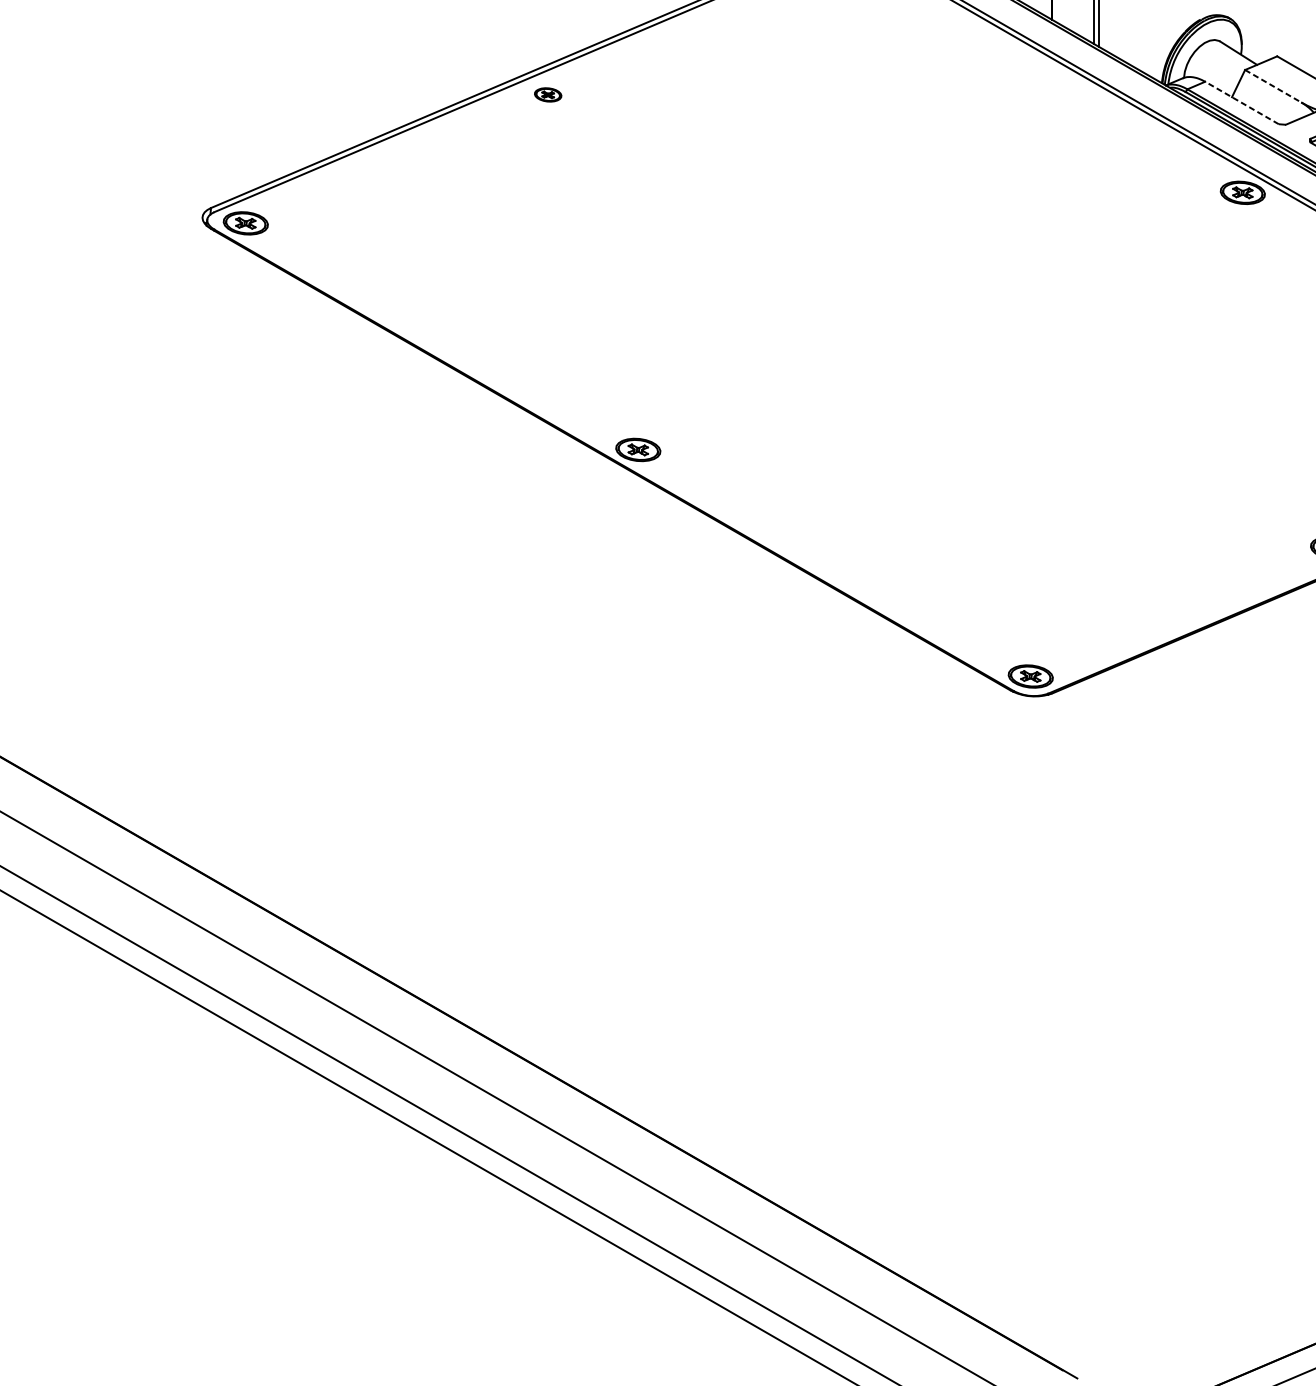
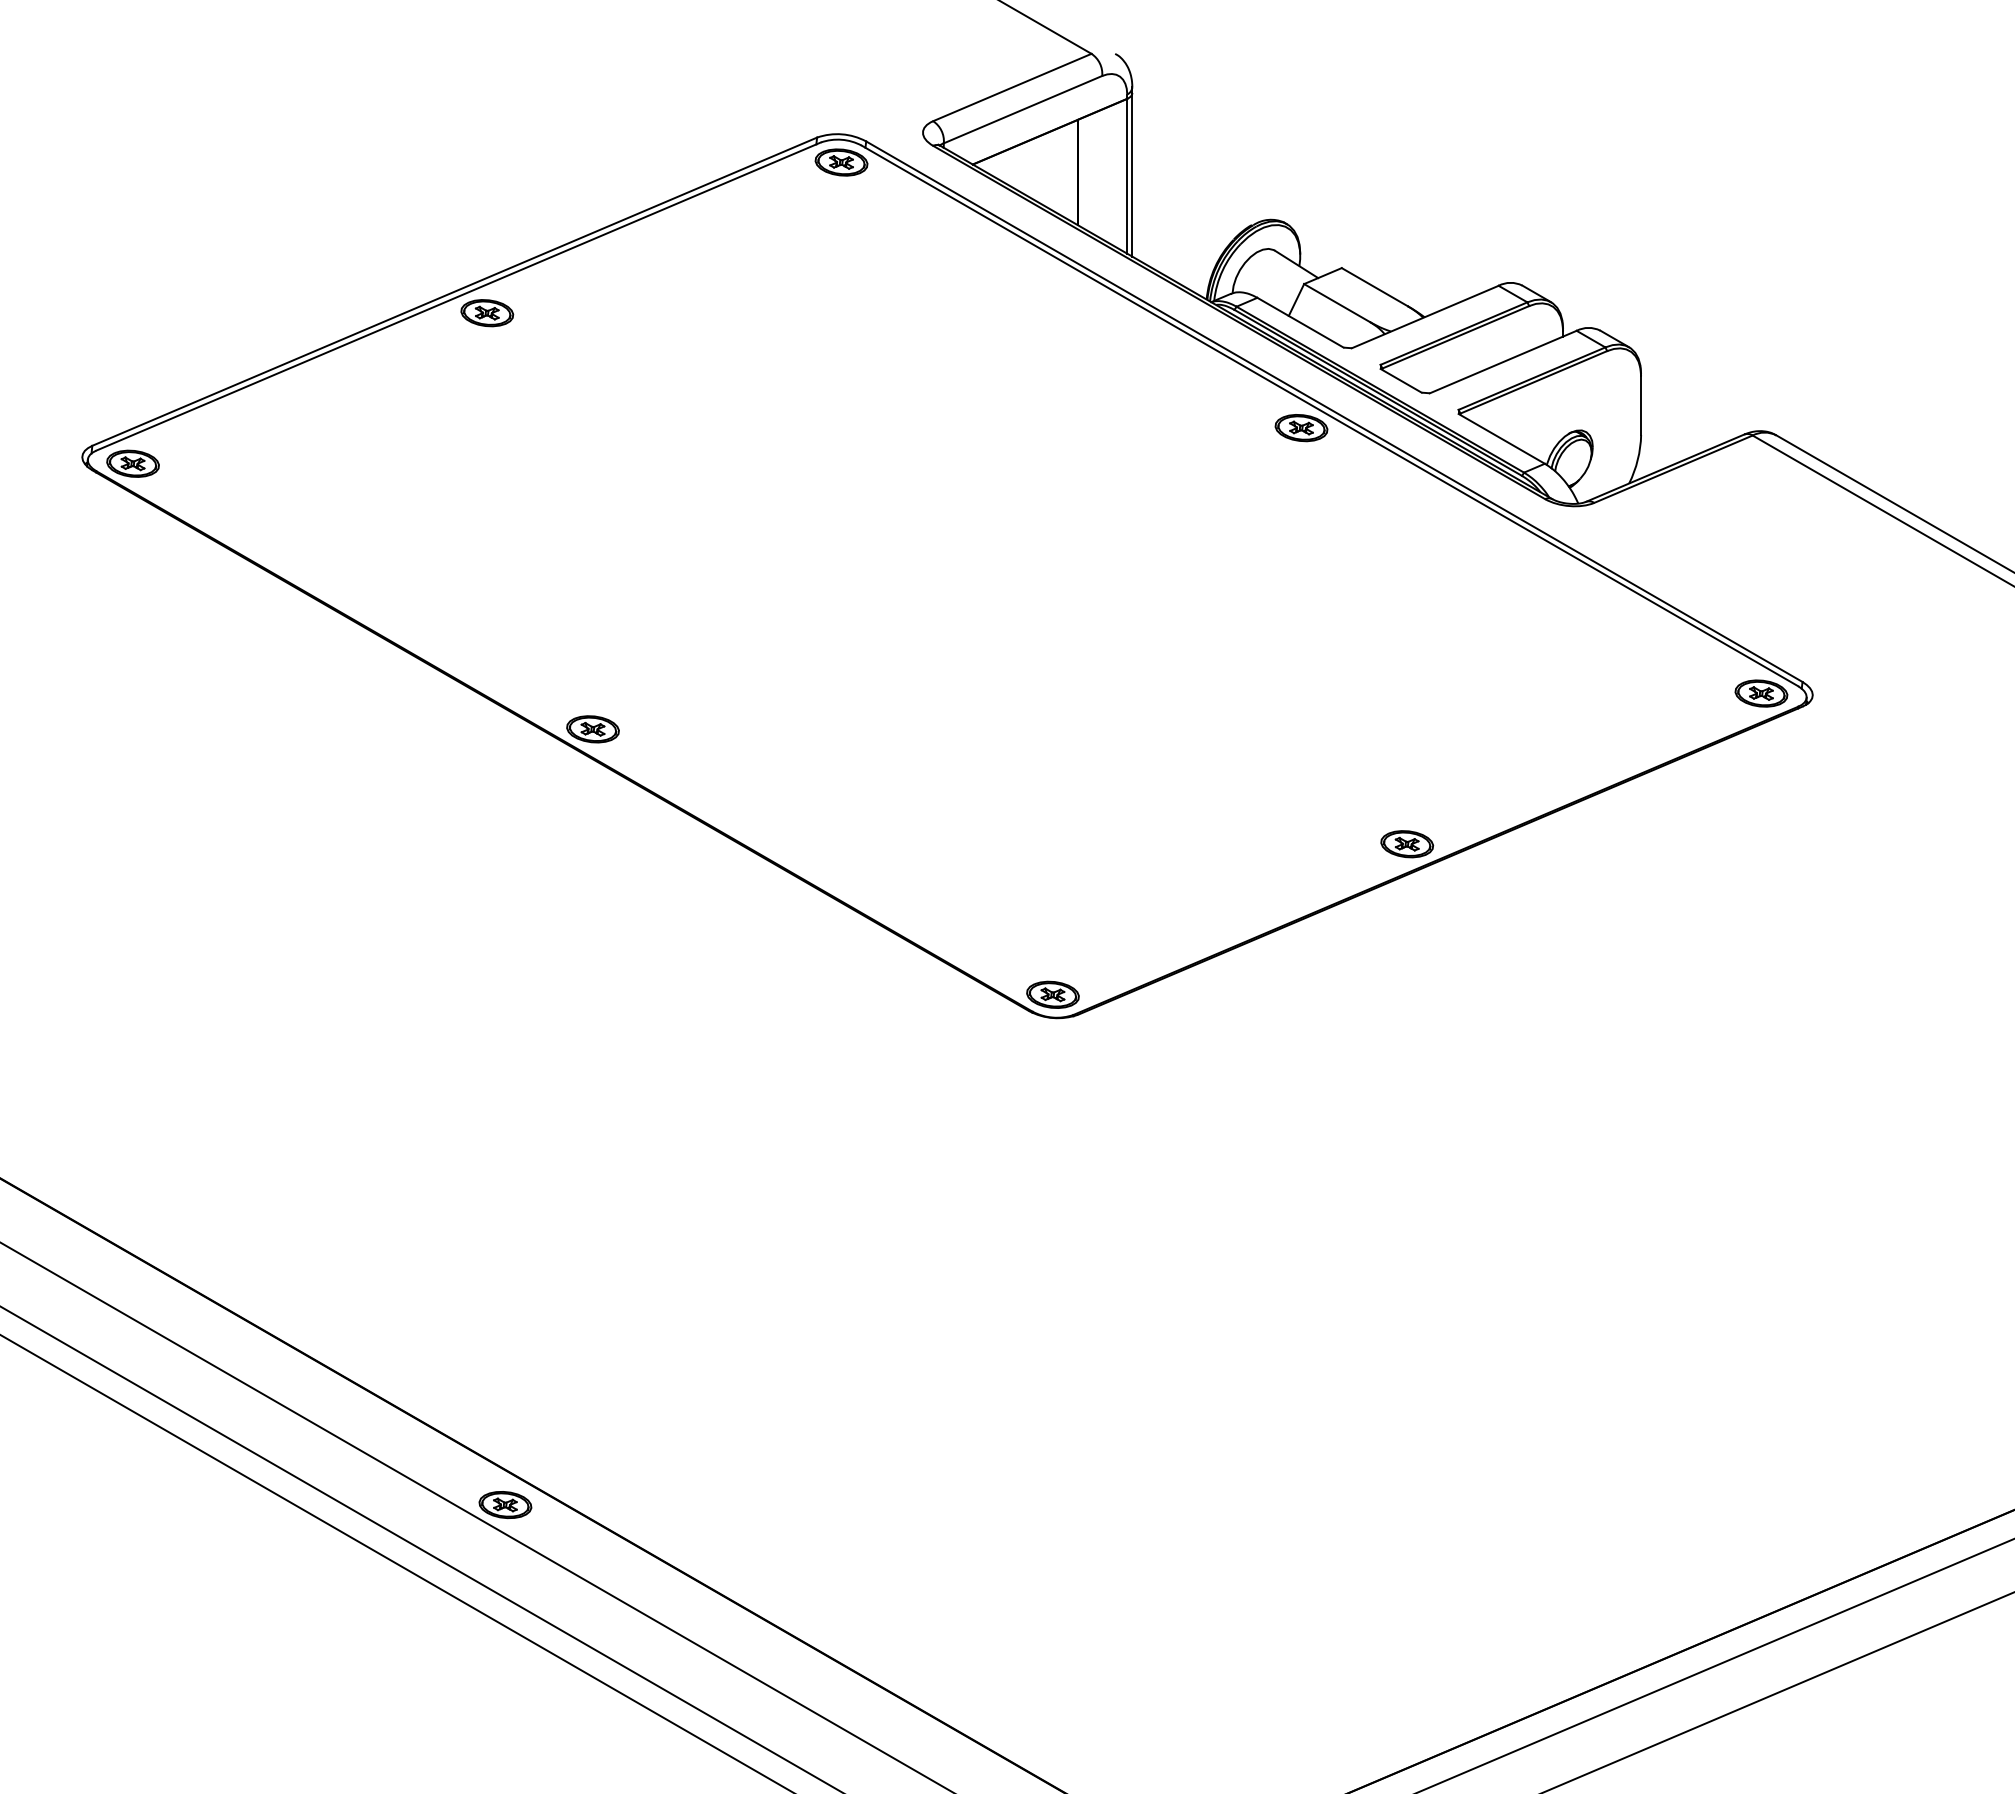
line: (1273, 86) -> (1337, 303), dashed -> solid
part: (548, 95) -> (487, 313), size x1.67
line: (1241, 102) -> (1300, 322), dashed -> solid
part: (563, 1112) -> (505, 1505), added

